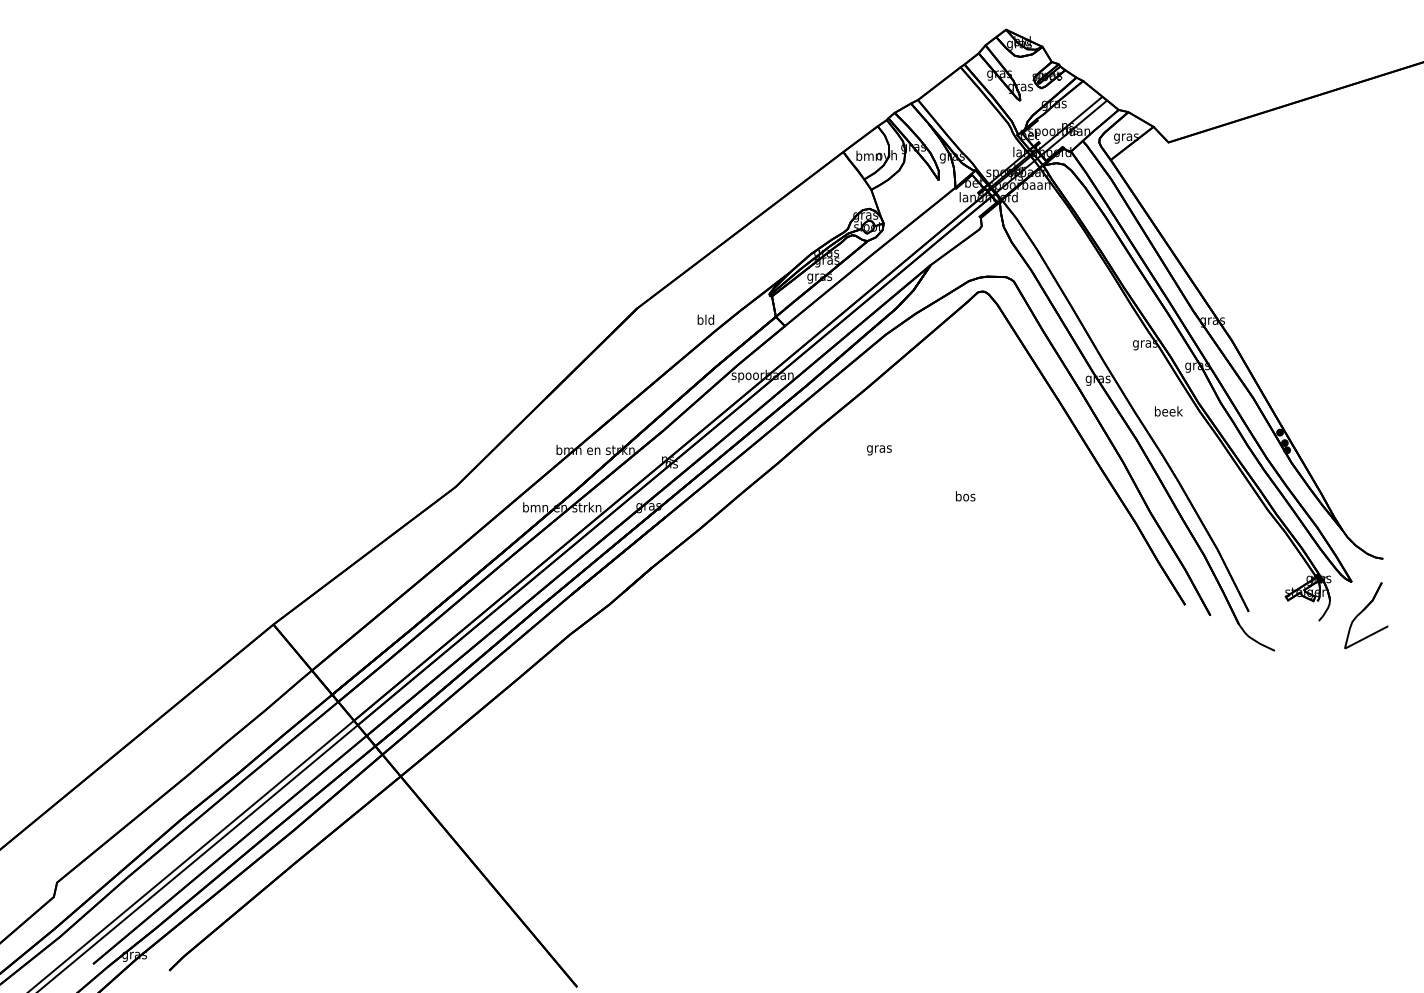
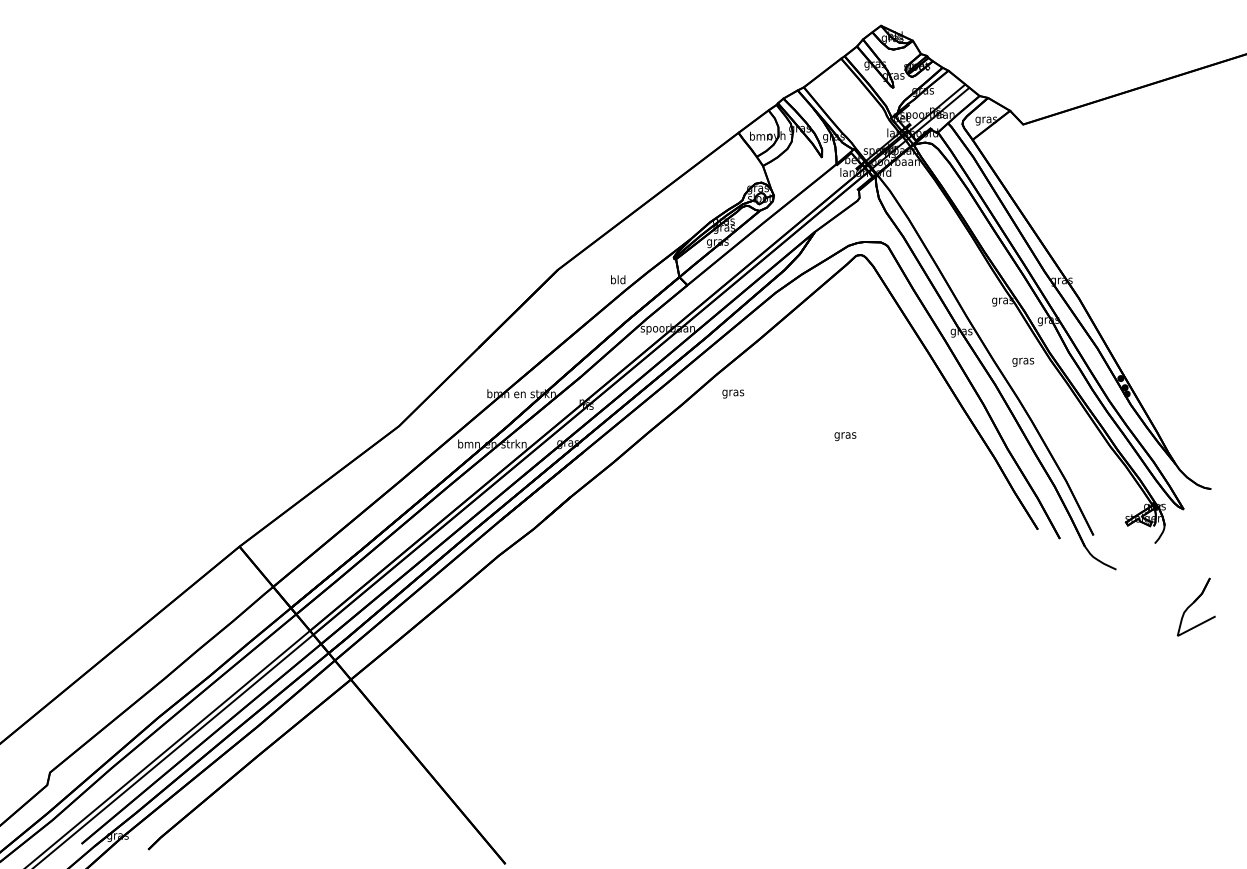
text: (1168, 412) -> (1023, 360), beek -> gras
text: (879, 450) -> (733, 394), moved
text: (965, 497) -> (845, 435), bos -> gras
part: (1366, 615) -> (1196, 606), moved

